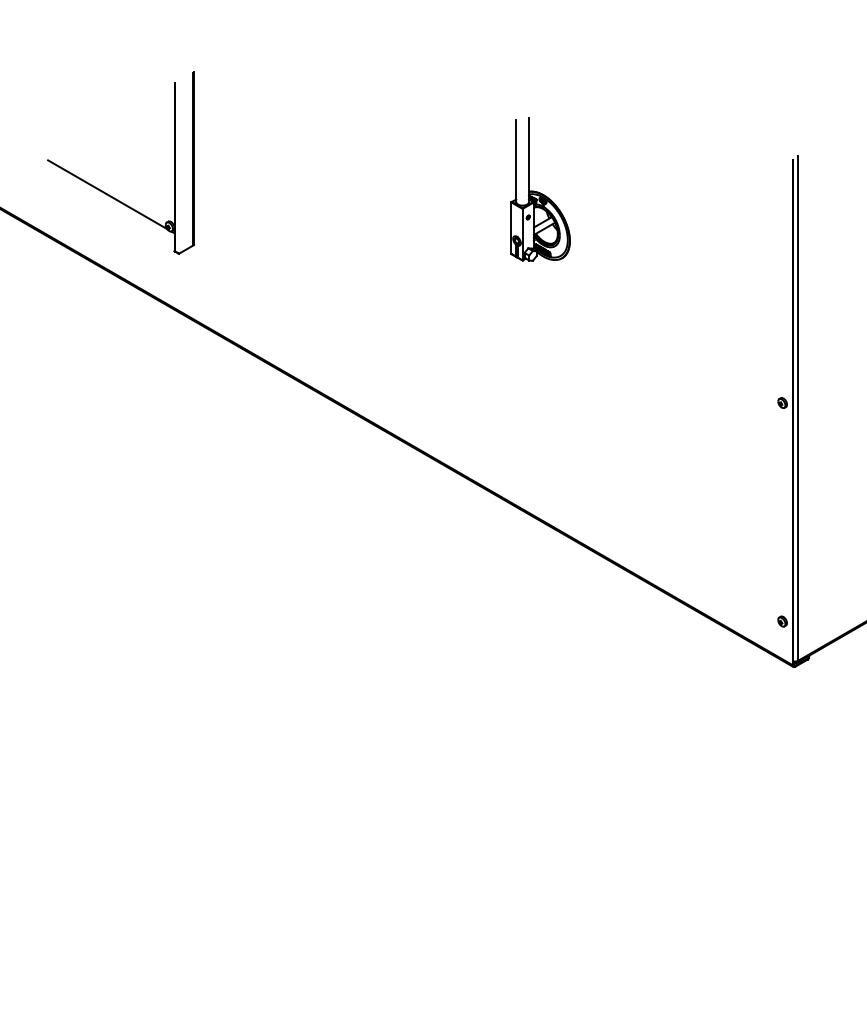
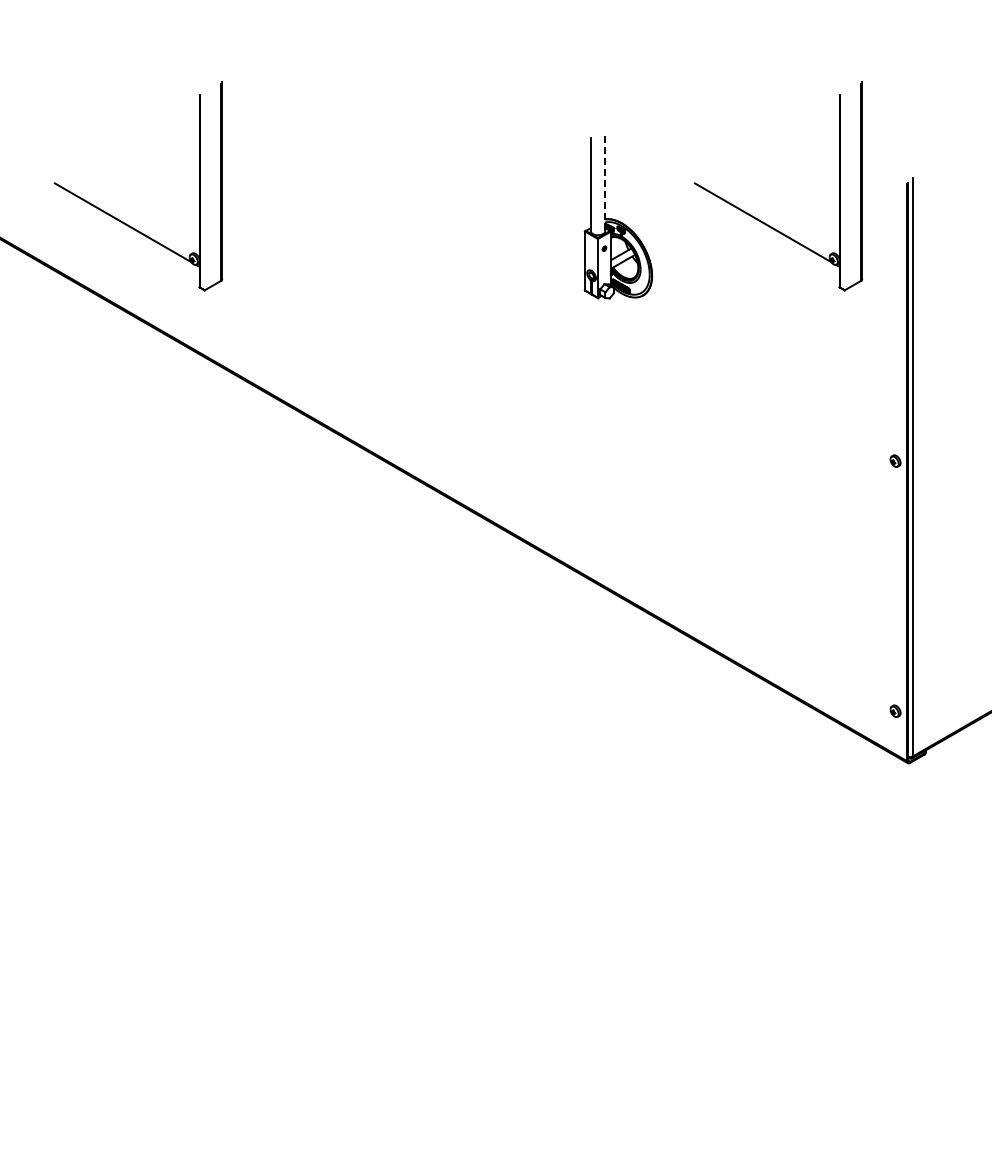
line: (529, 159) -> (605, 182), solid -> dashed
part: (661, 190) -> (756, 217), added

